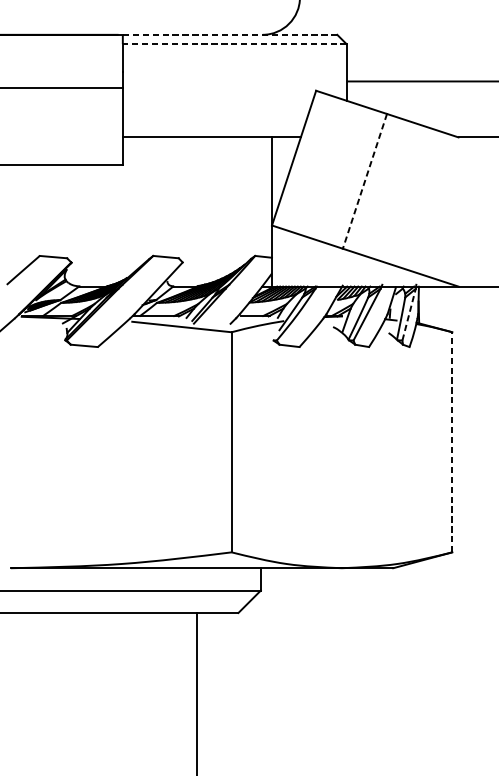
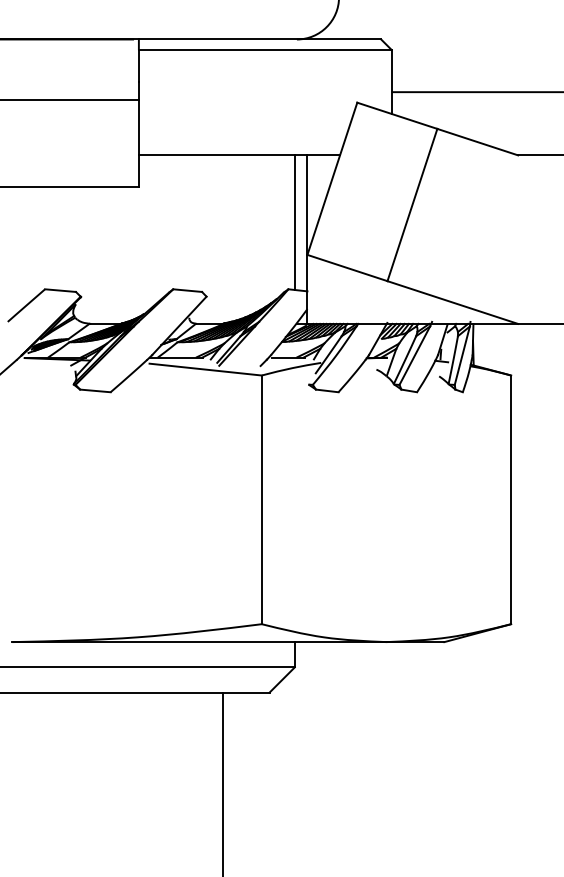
line: (230, 34) -> (260, 39), dashed -> solid
line: (234, 44) -> (264, 50), dashed -> solid
line: (365, 181) -> (412, 205), dashed -> solid
line: (260, 196) -> (294, 222), added
line: (409, 314) -> (462, 355), dashed -> solid
line: (452, 441) -> (511, 499), dashed -> solid

